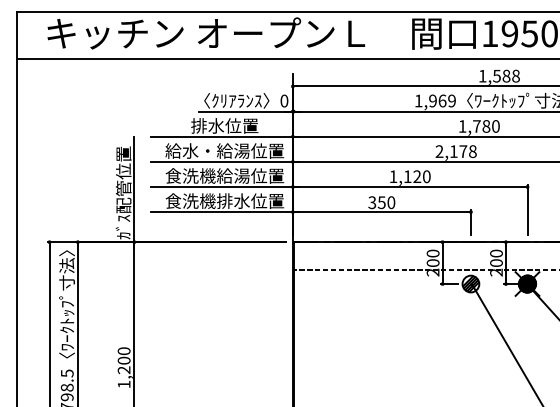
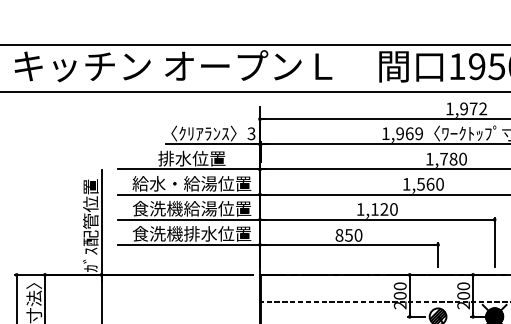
text: (506, 75) -> (473, 108), 1,588 -> 1,972
text: (284, 100) -> (251, 133), 0 -> 3
text: (455, 151) -> (422, 184), 2,178 -> 1,560
text: (372, 202) -> (339, 235), 350 -> 850

